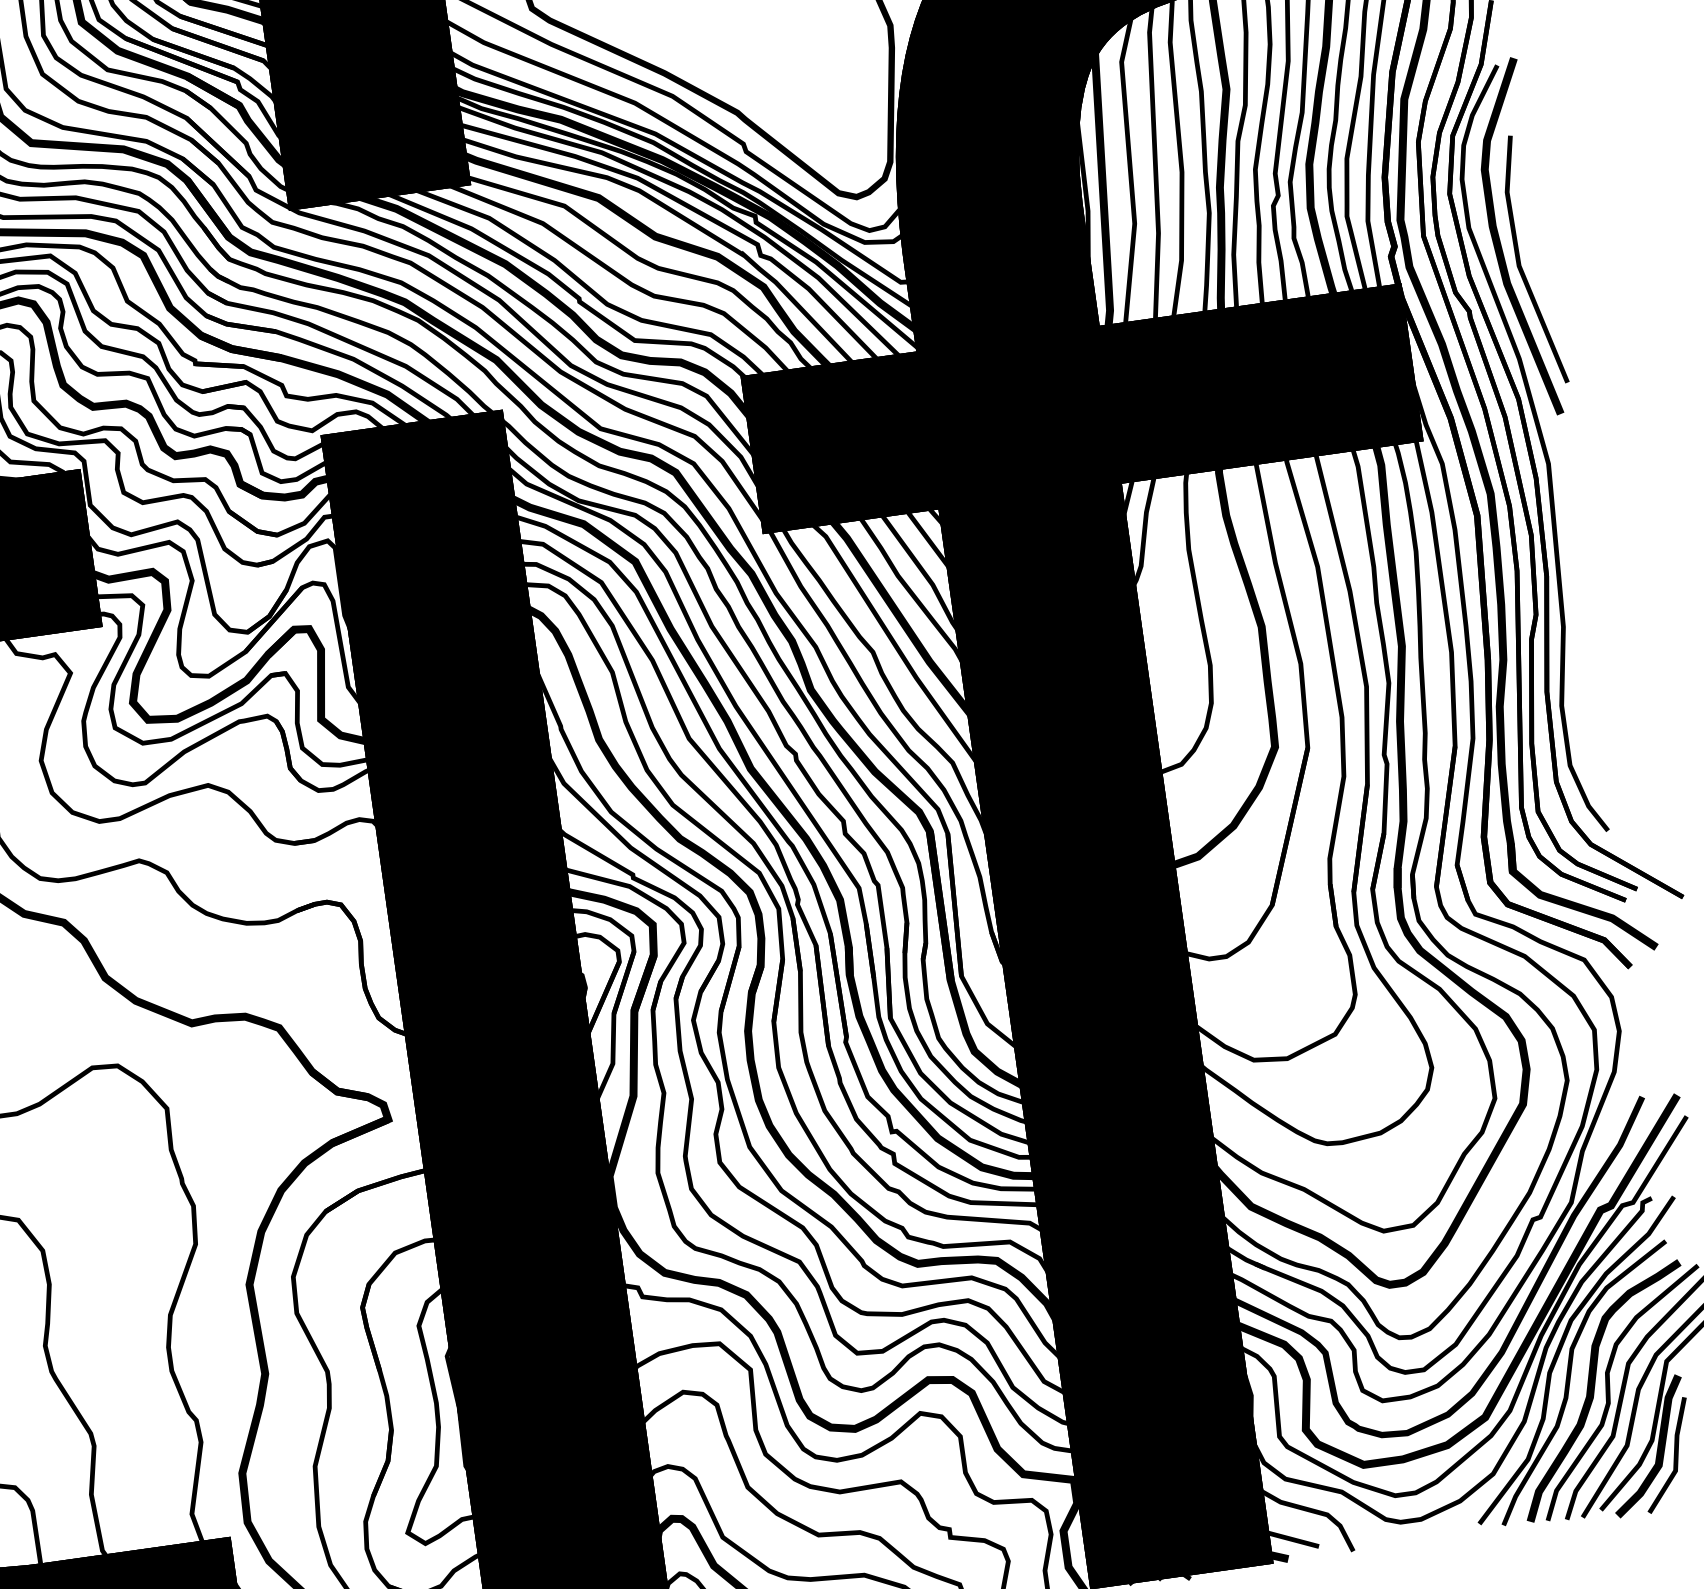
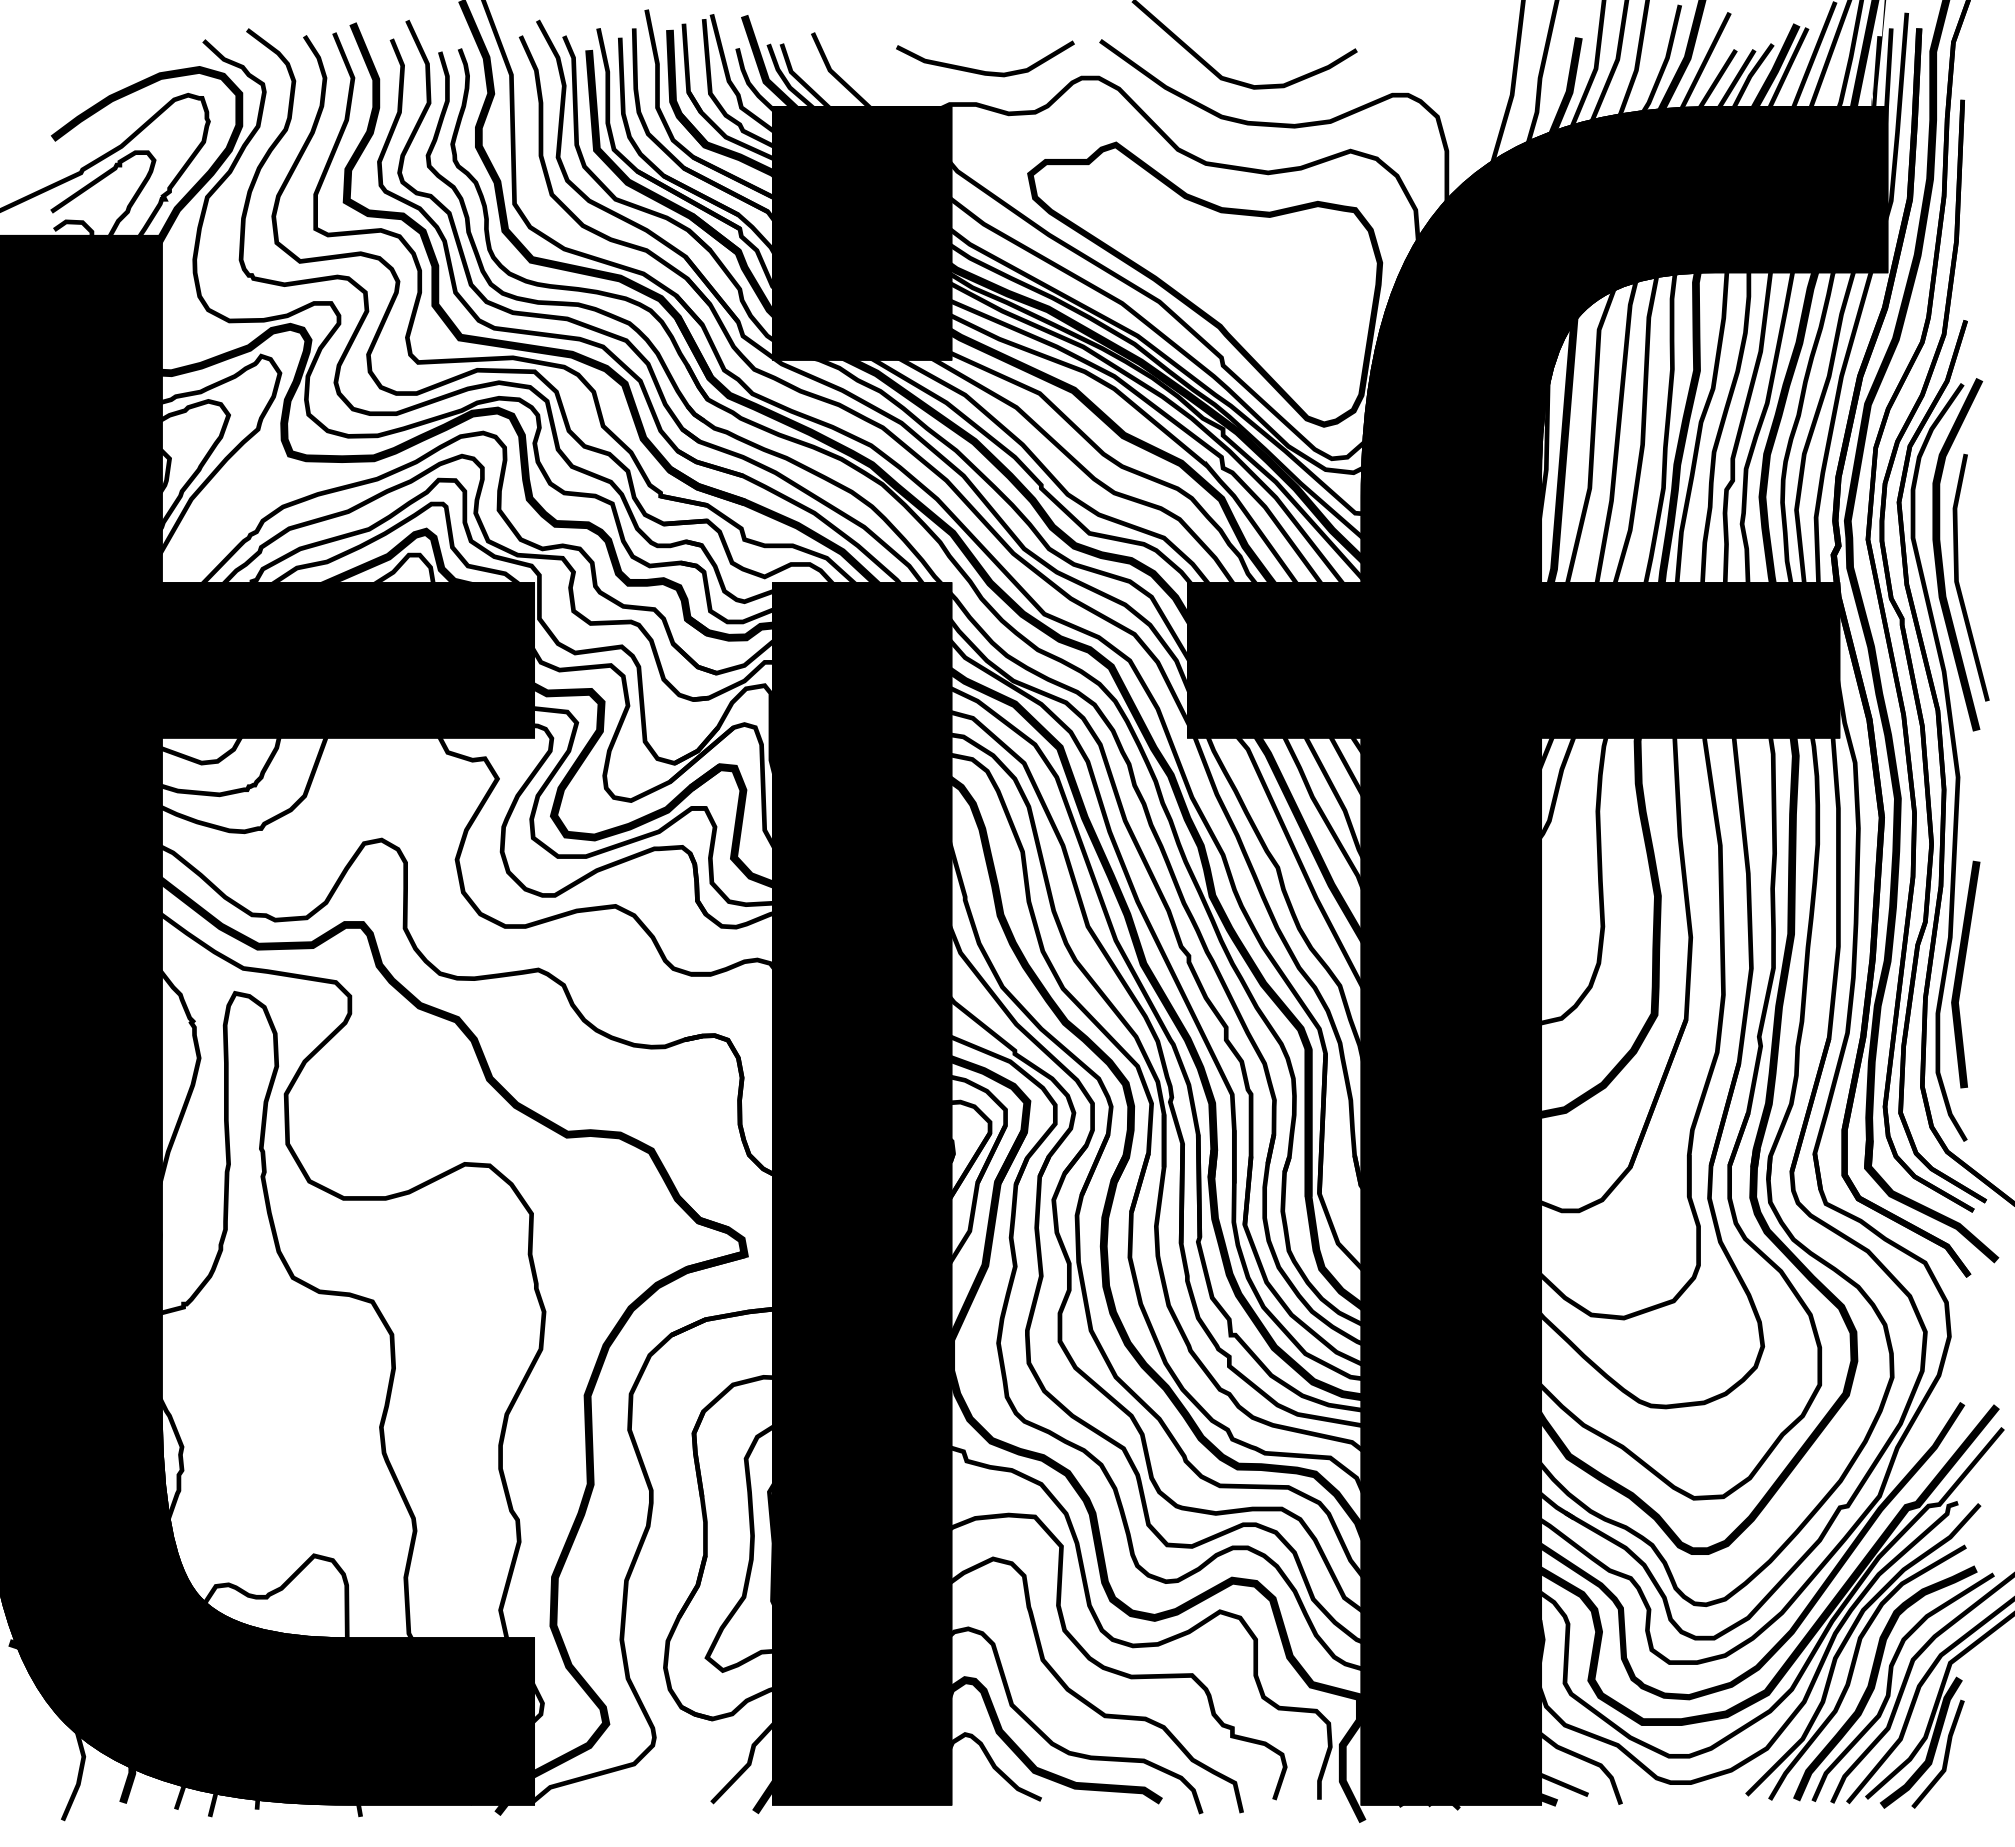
line: (1582, 662) -> (1963, 974), added

